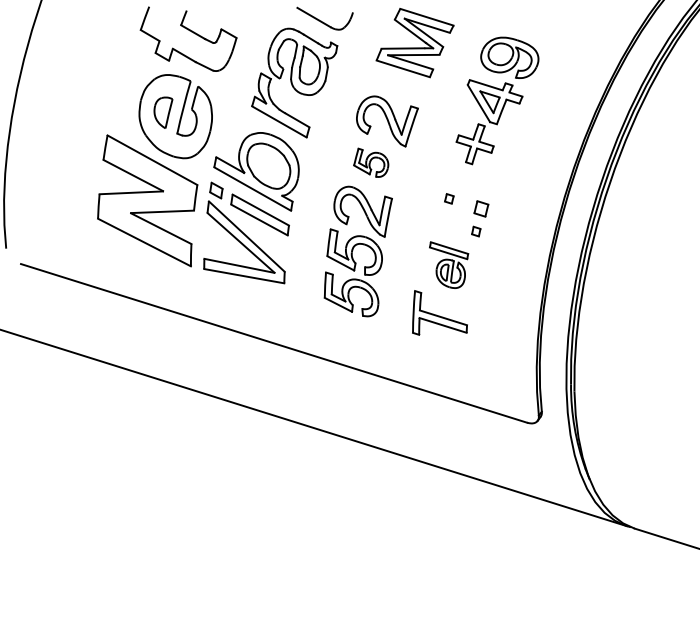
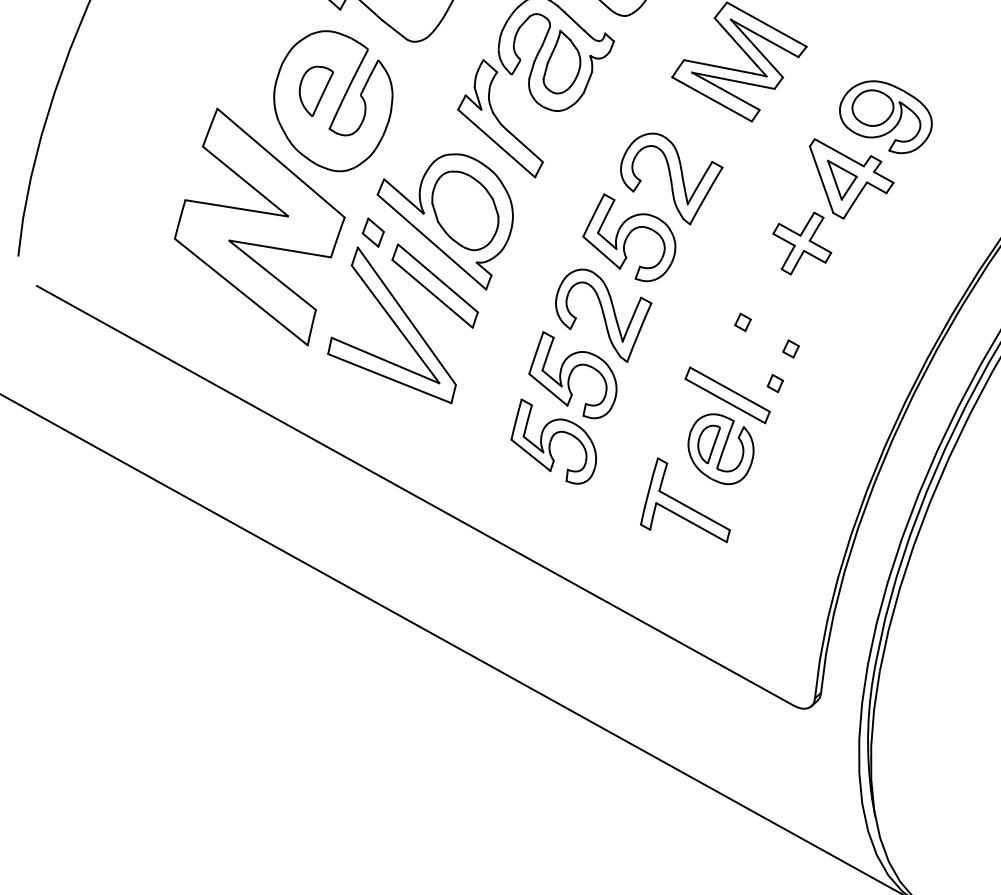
part: (370, 162) -> (628, 238), size x1.67
part: (481, 208) -> (791, 348), size x0.62
part: (448, 264) -> (720, 426), size x1.43

